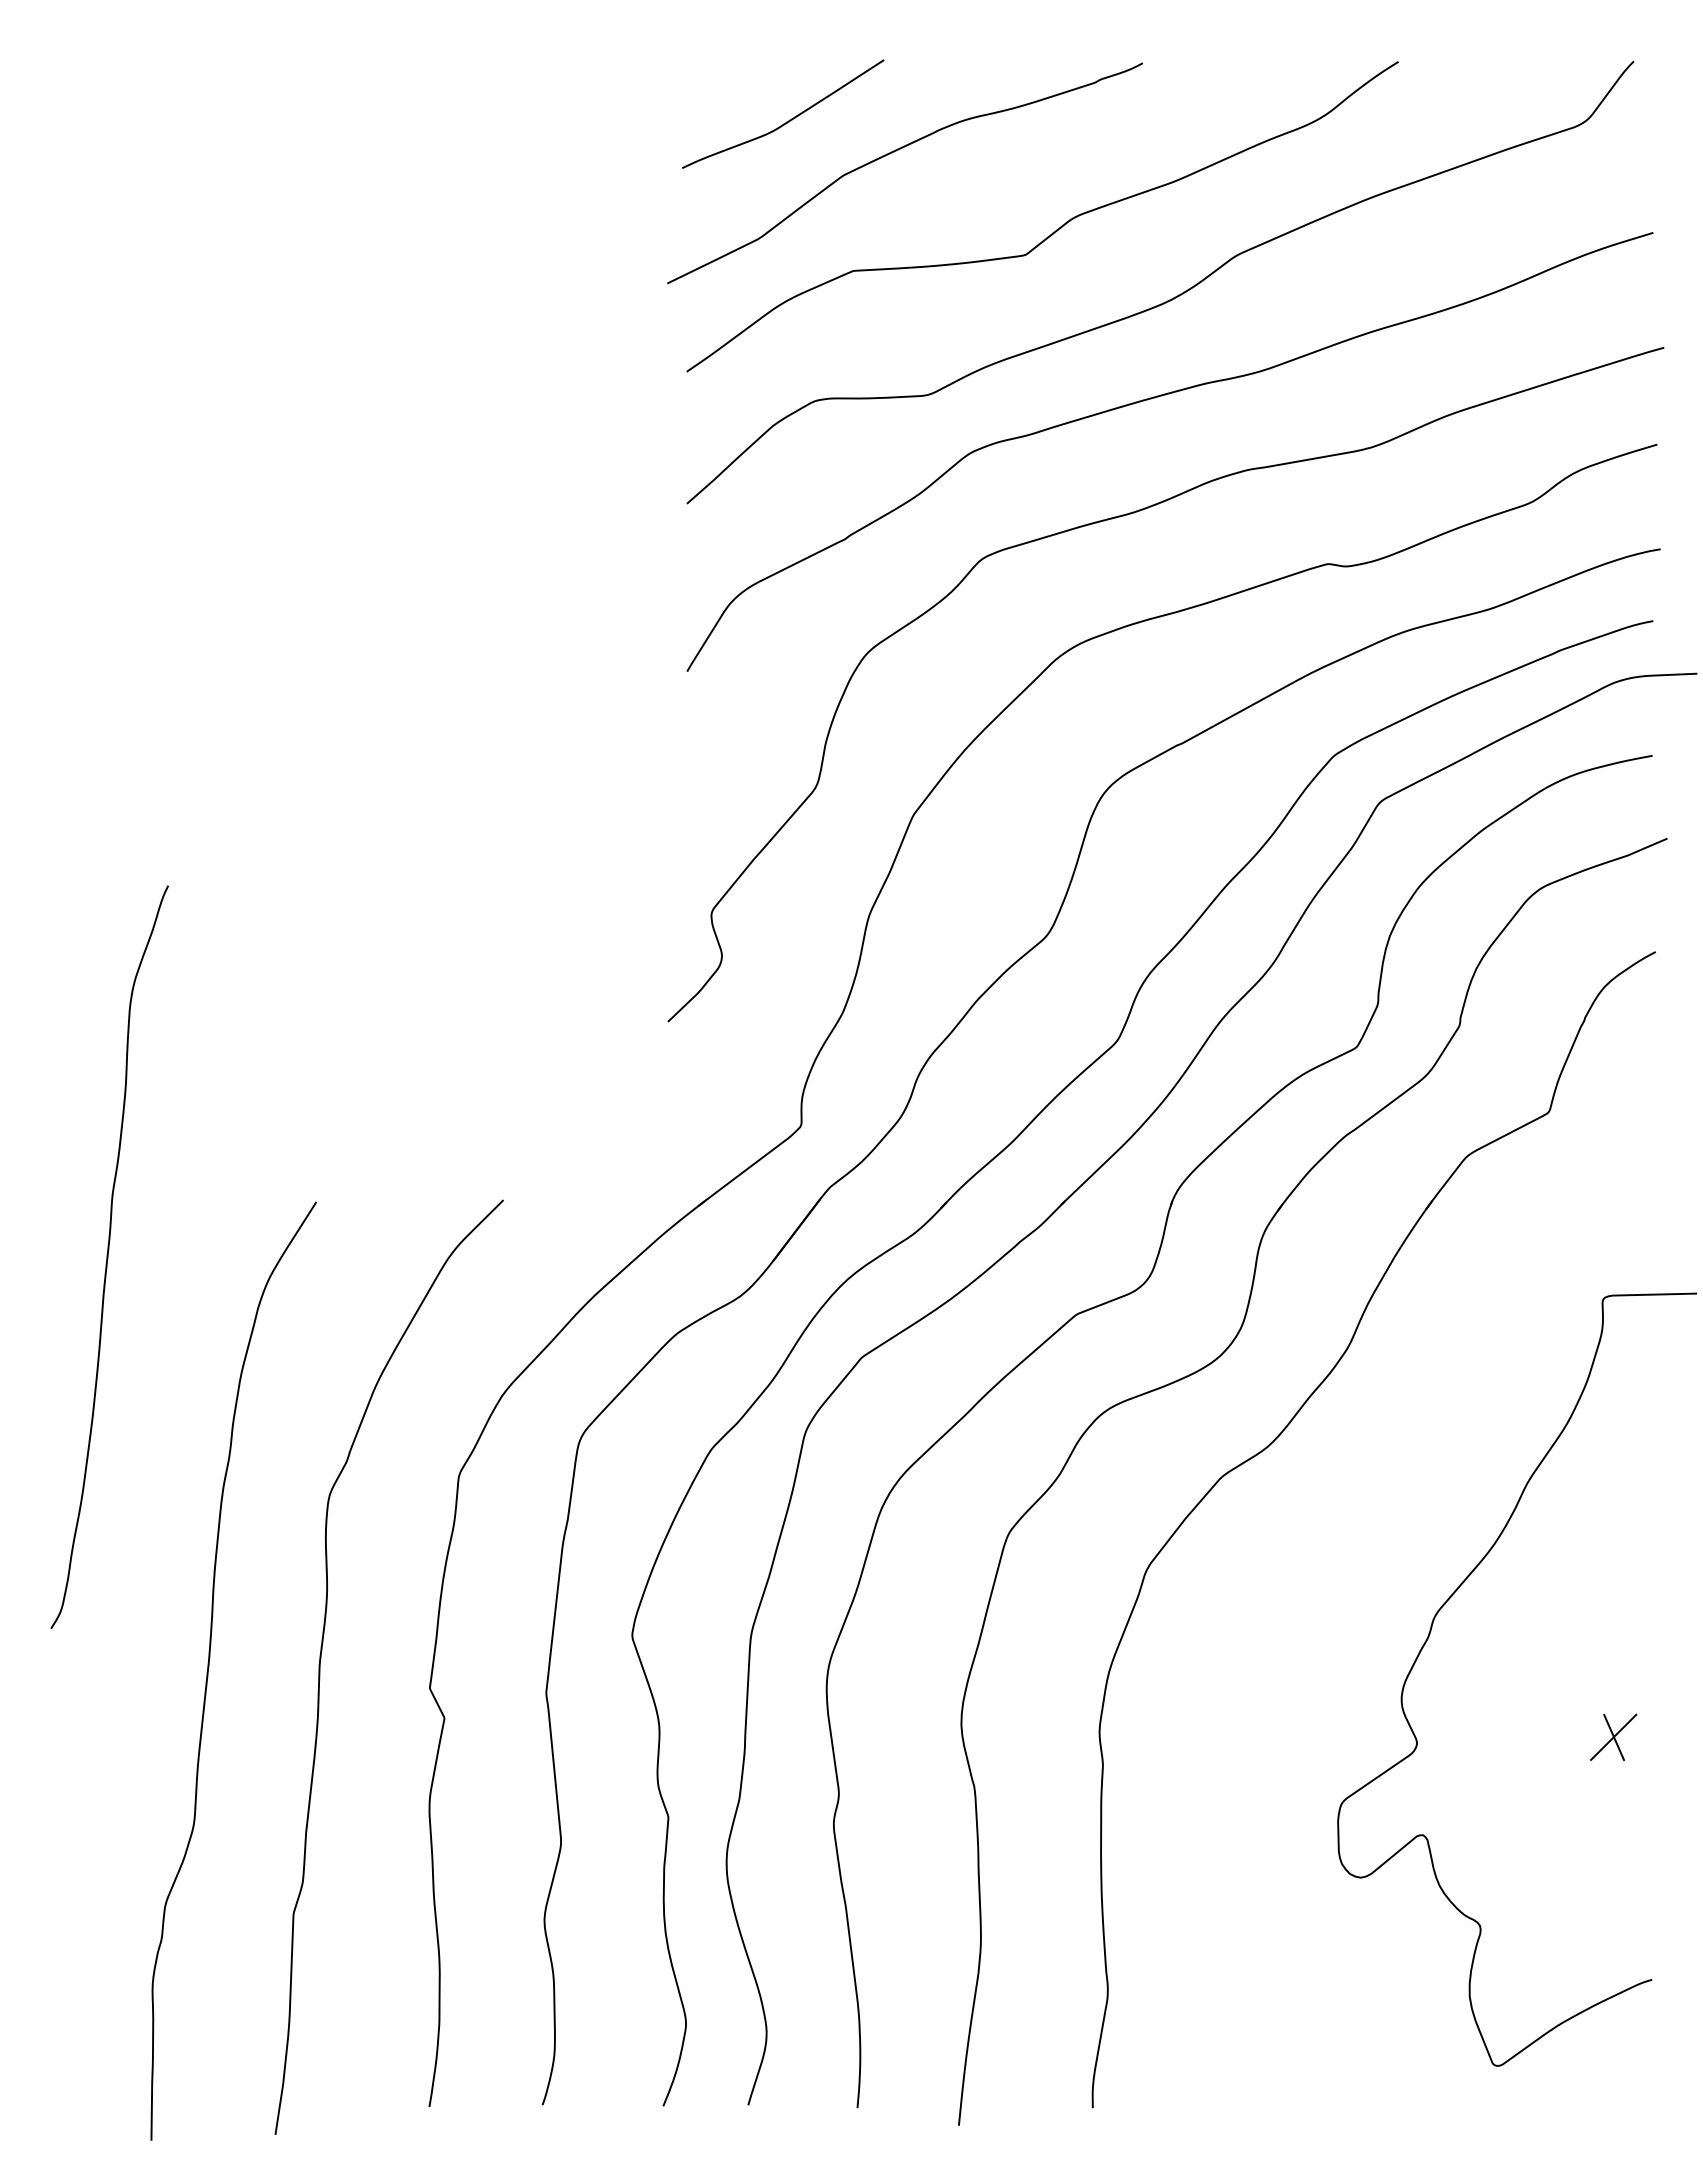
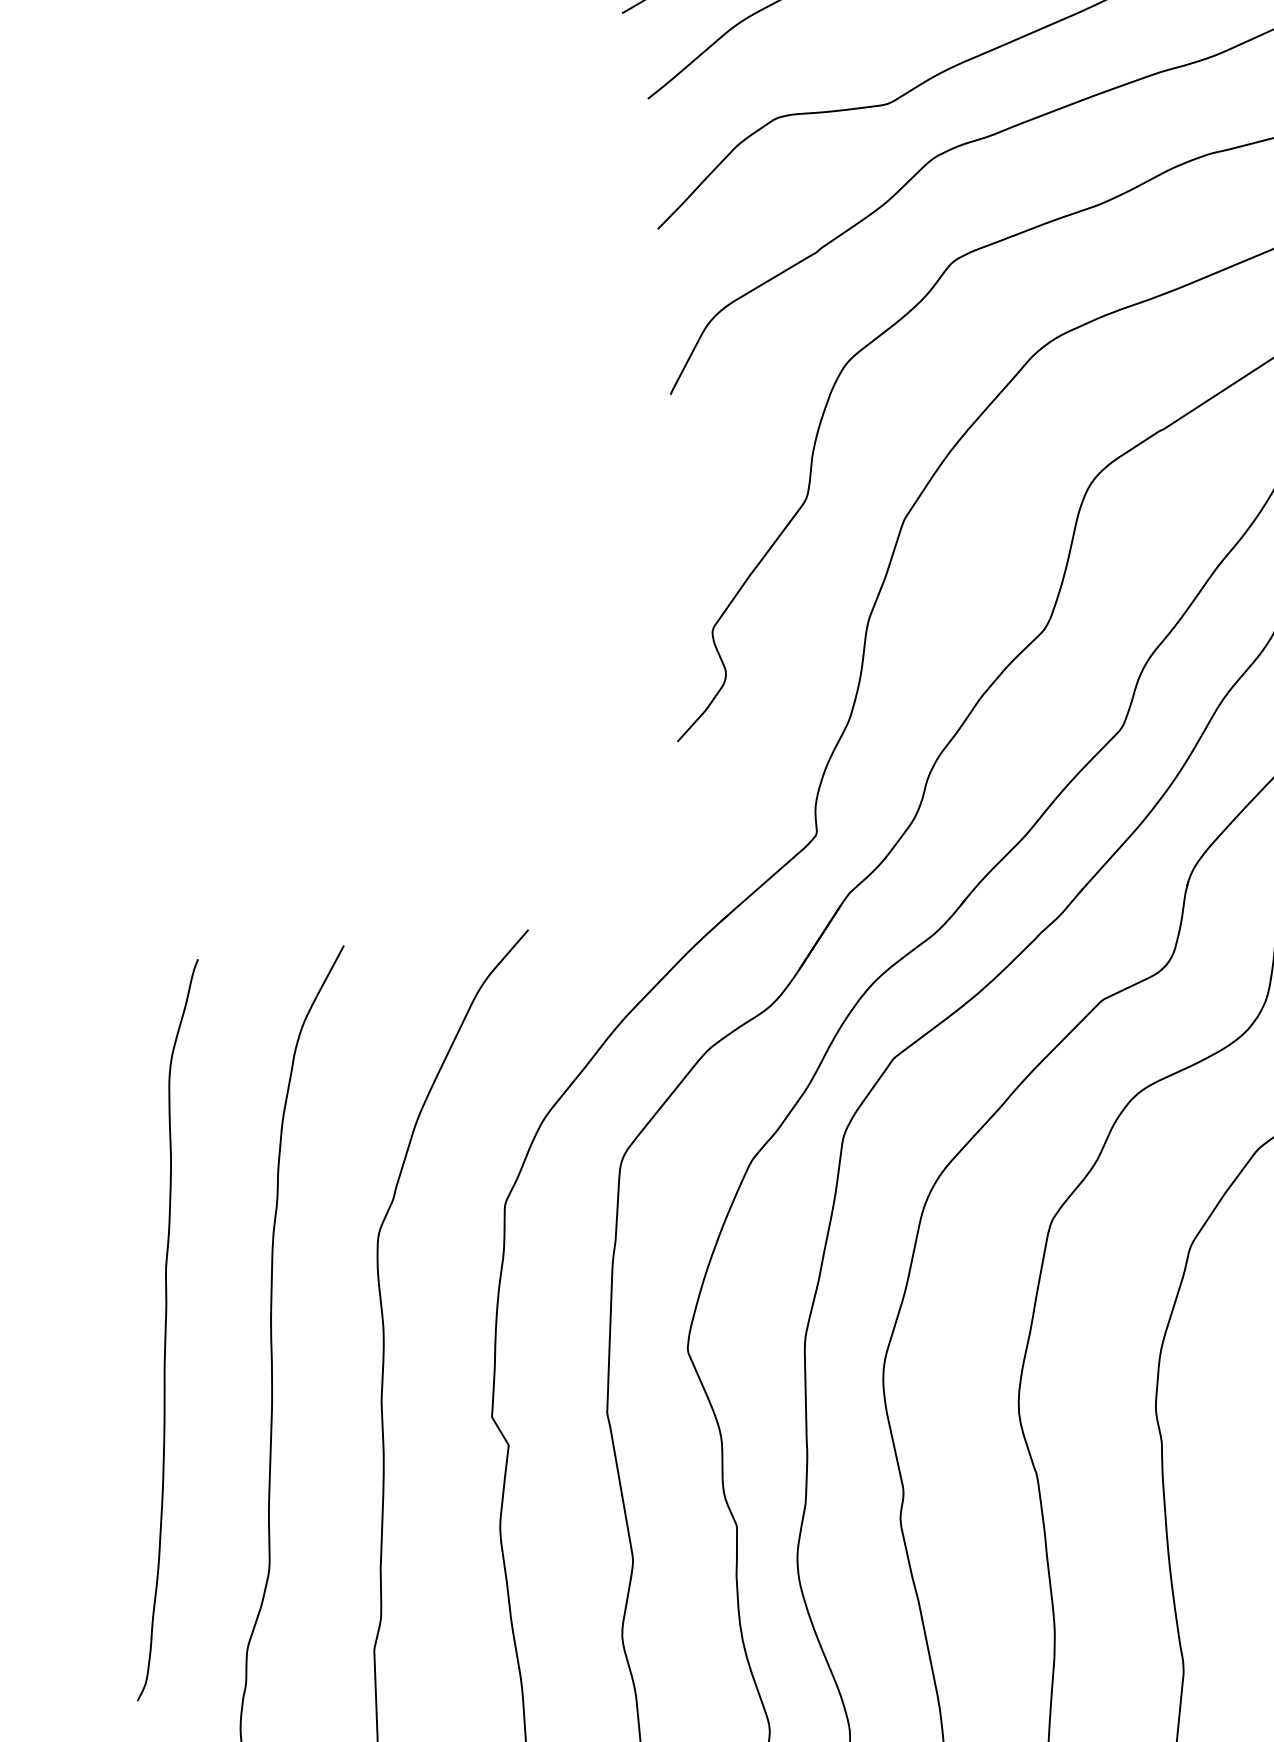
curve: (108, 1256) -> (166, 1329), moved

